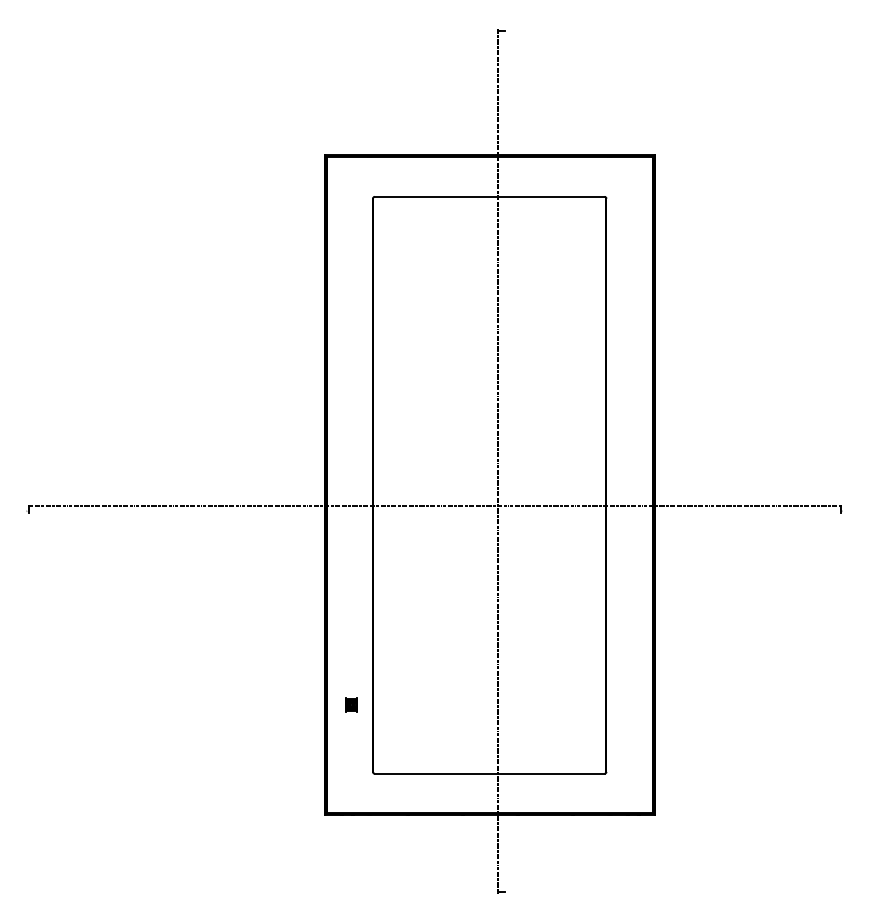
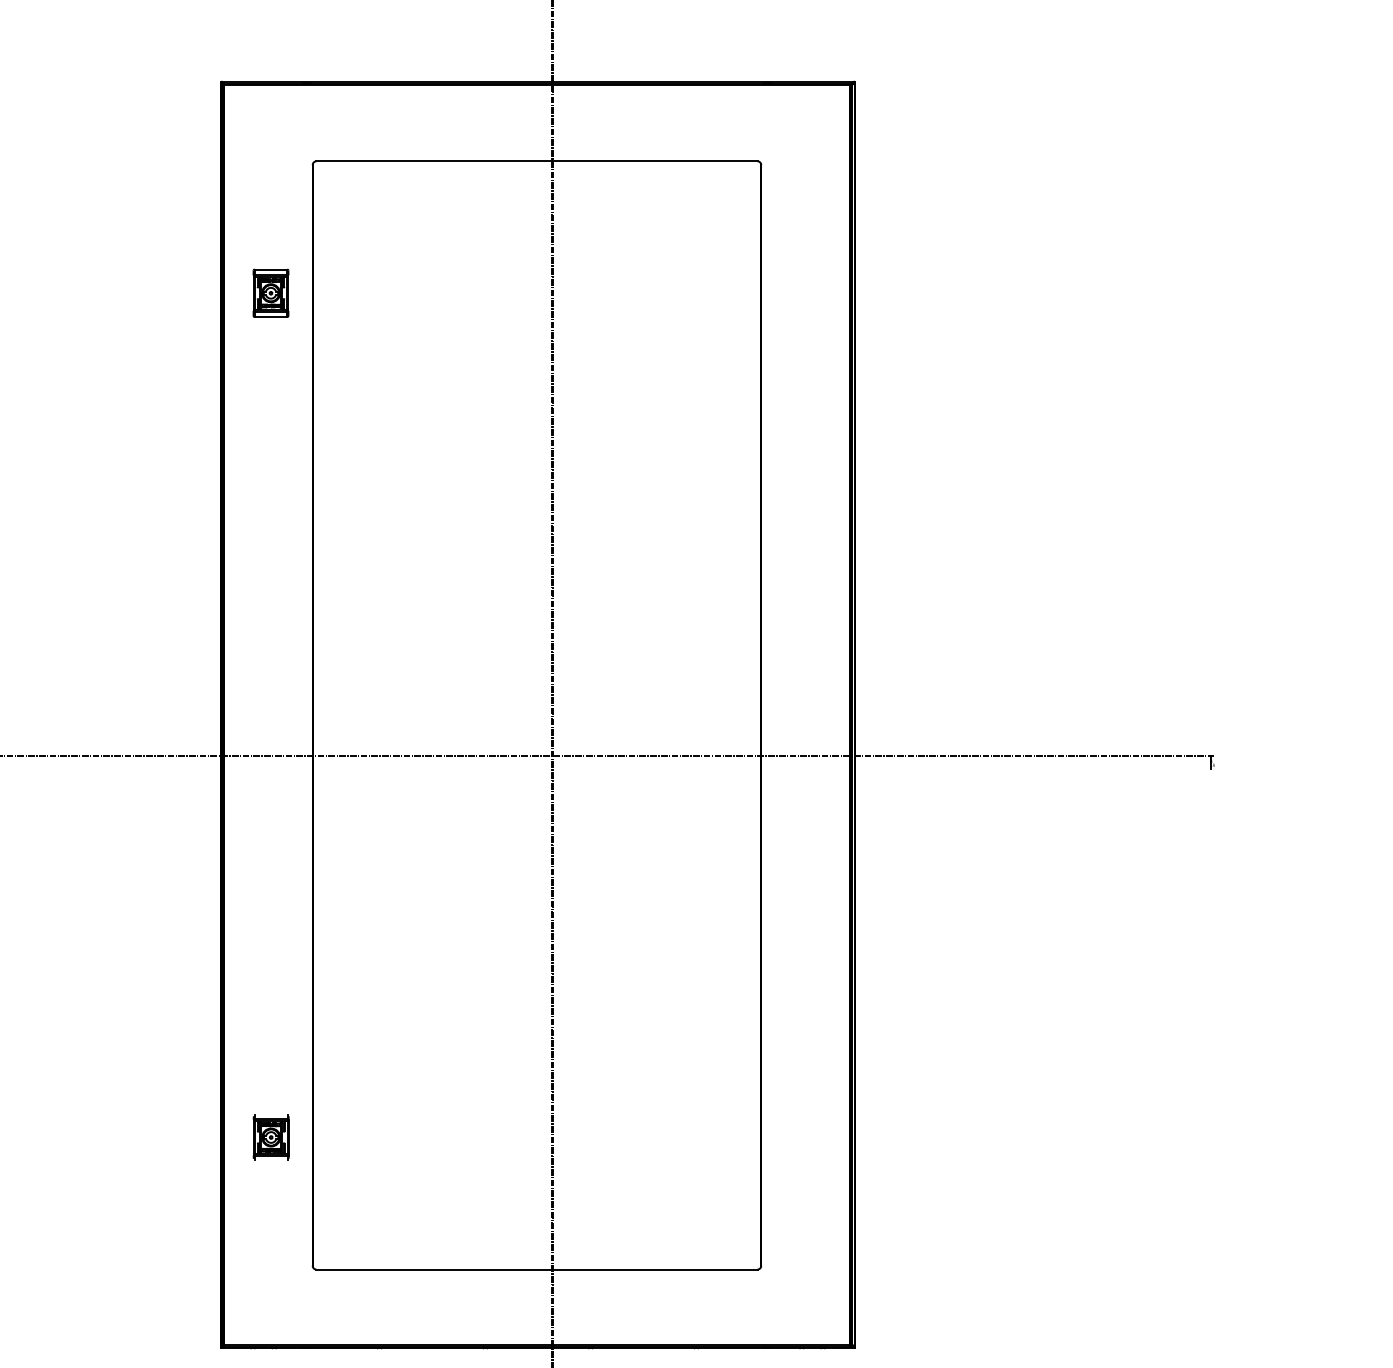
part: (351, 265) -> (271, 293), added
part: (351, 704) -> (271, 1136), size x1.67

